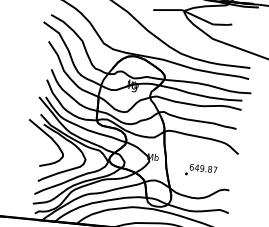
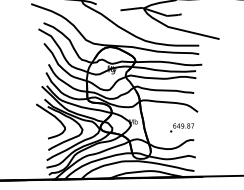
text: (200, 170) -> (181, 127), moved

